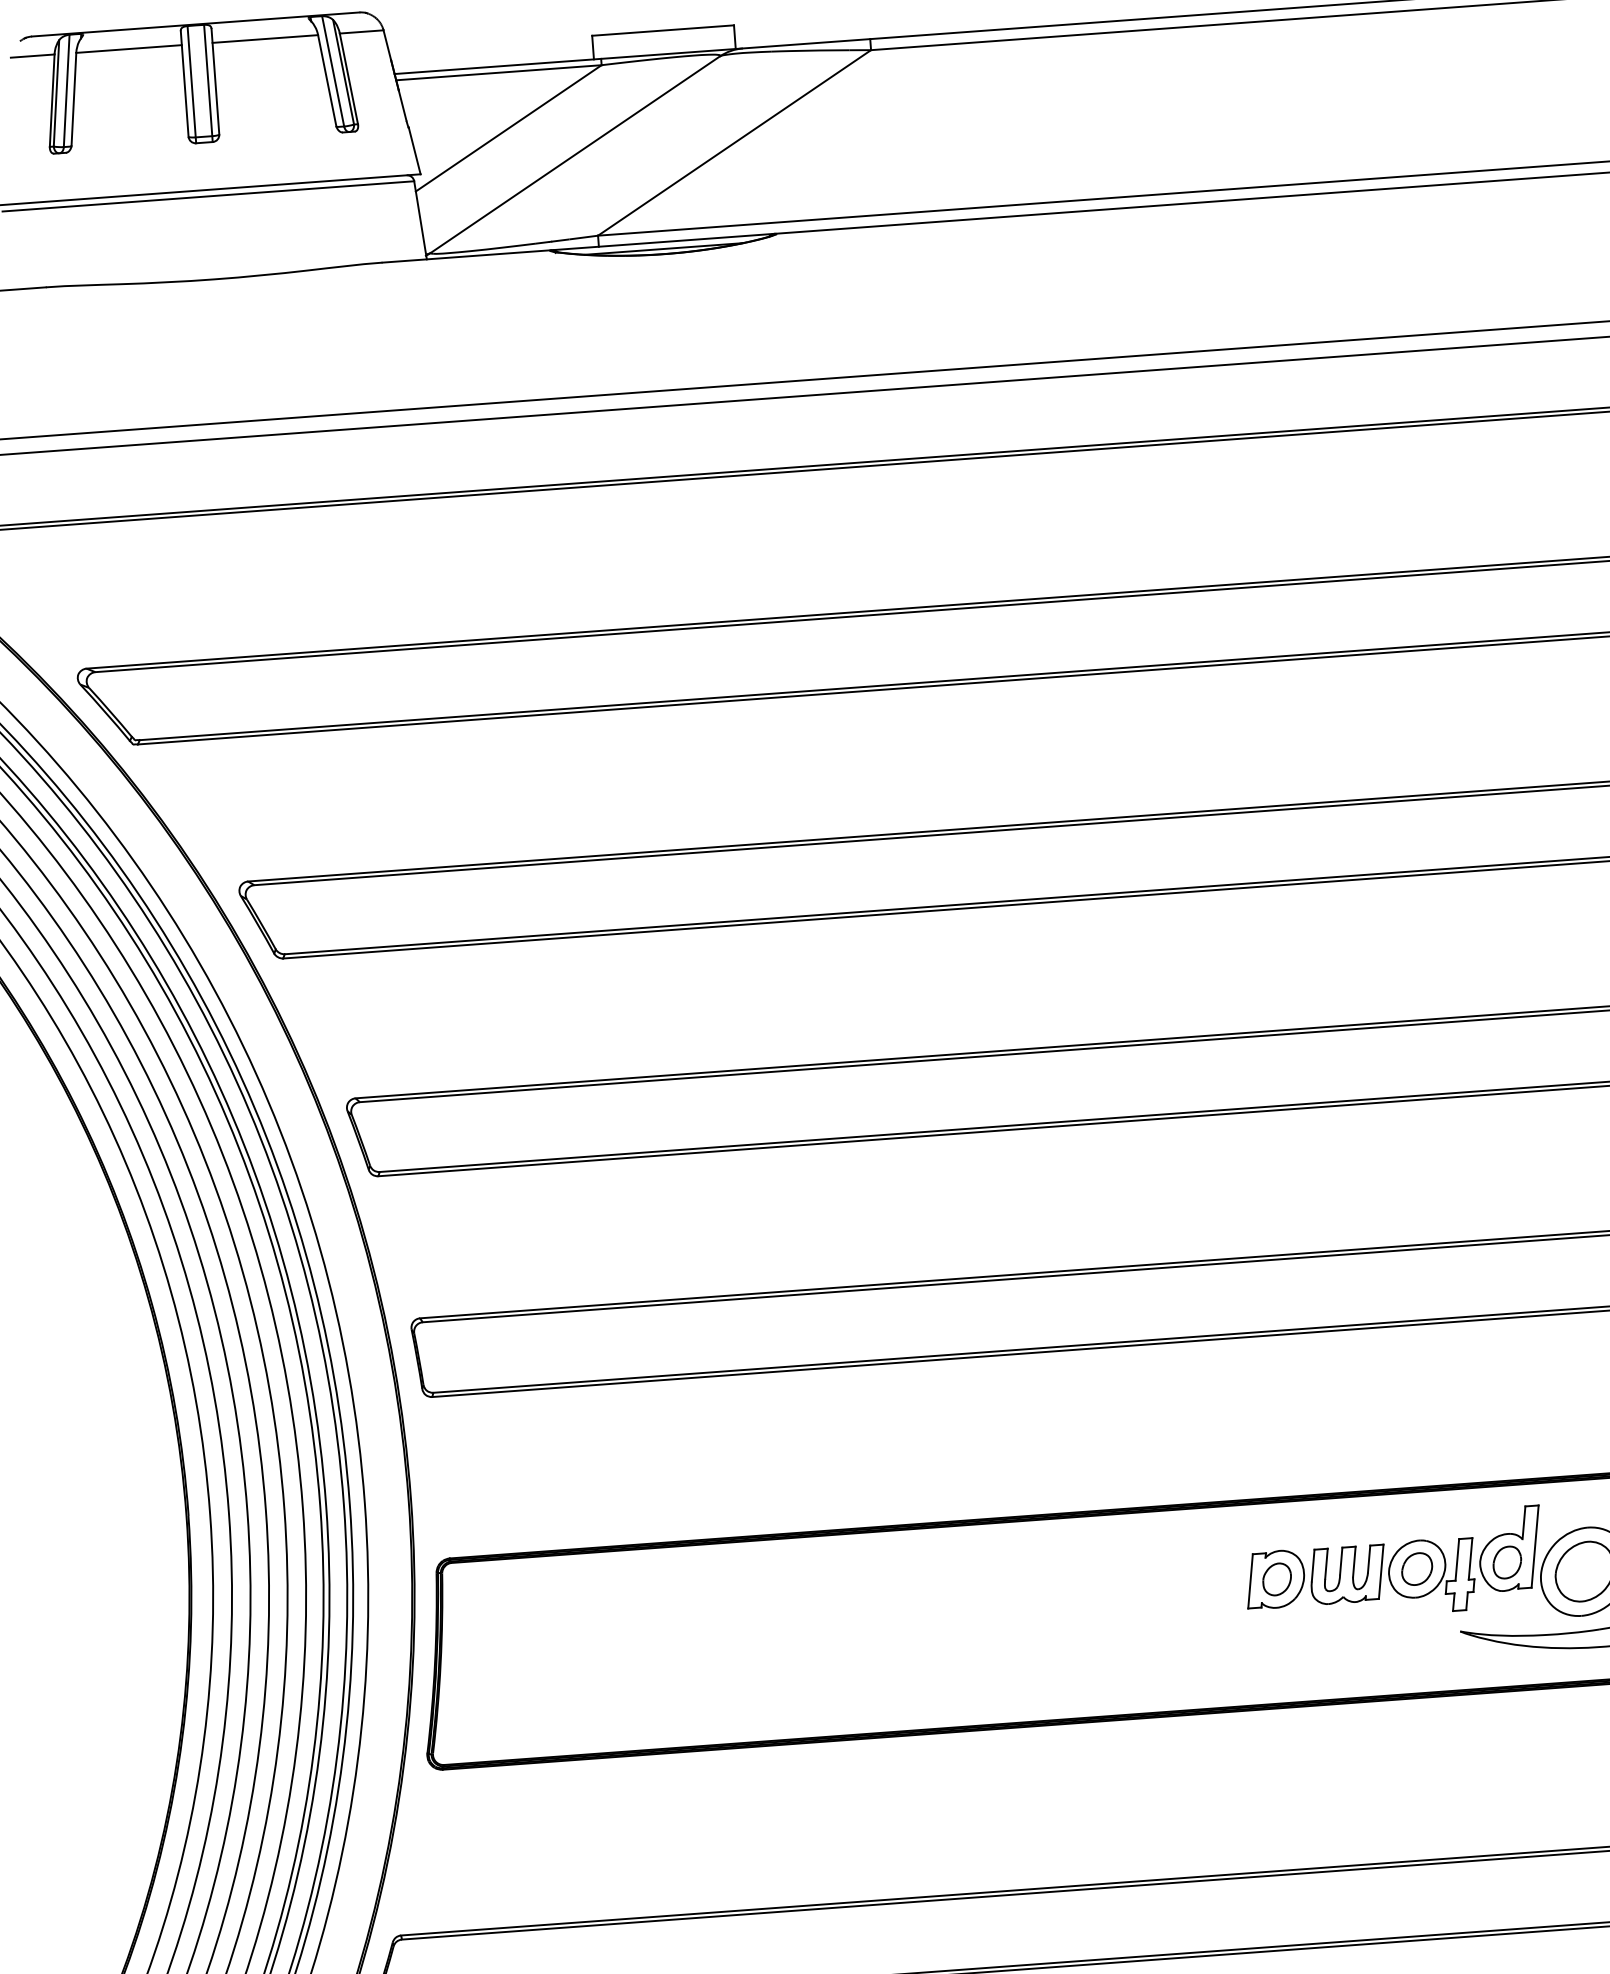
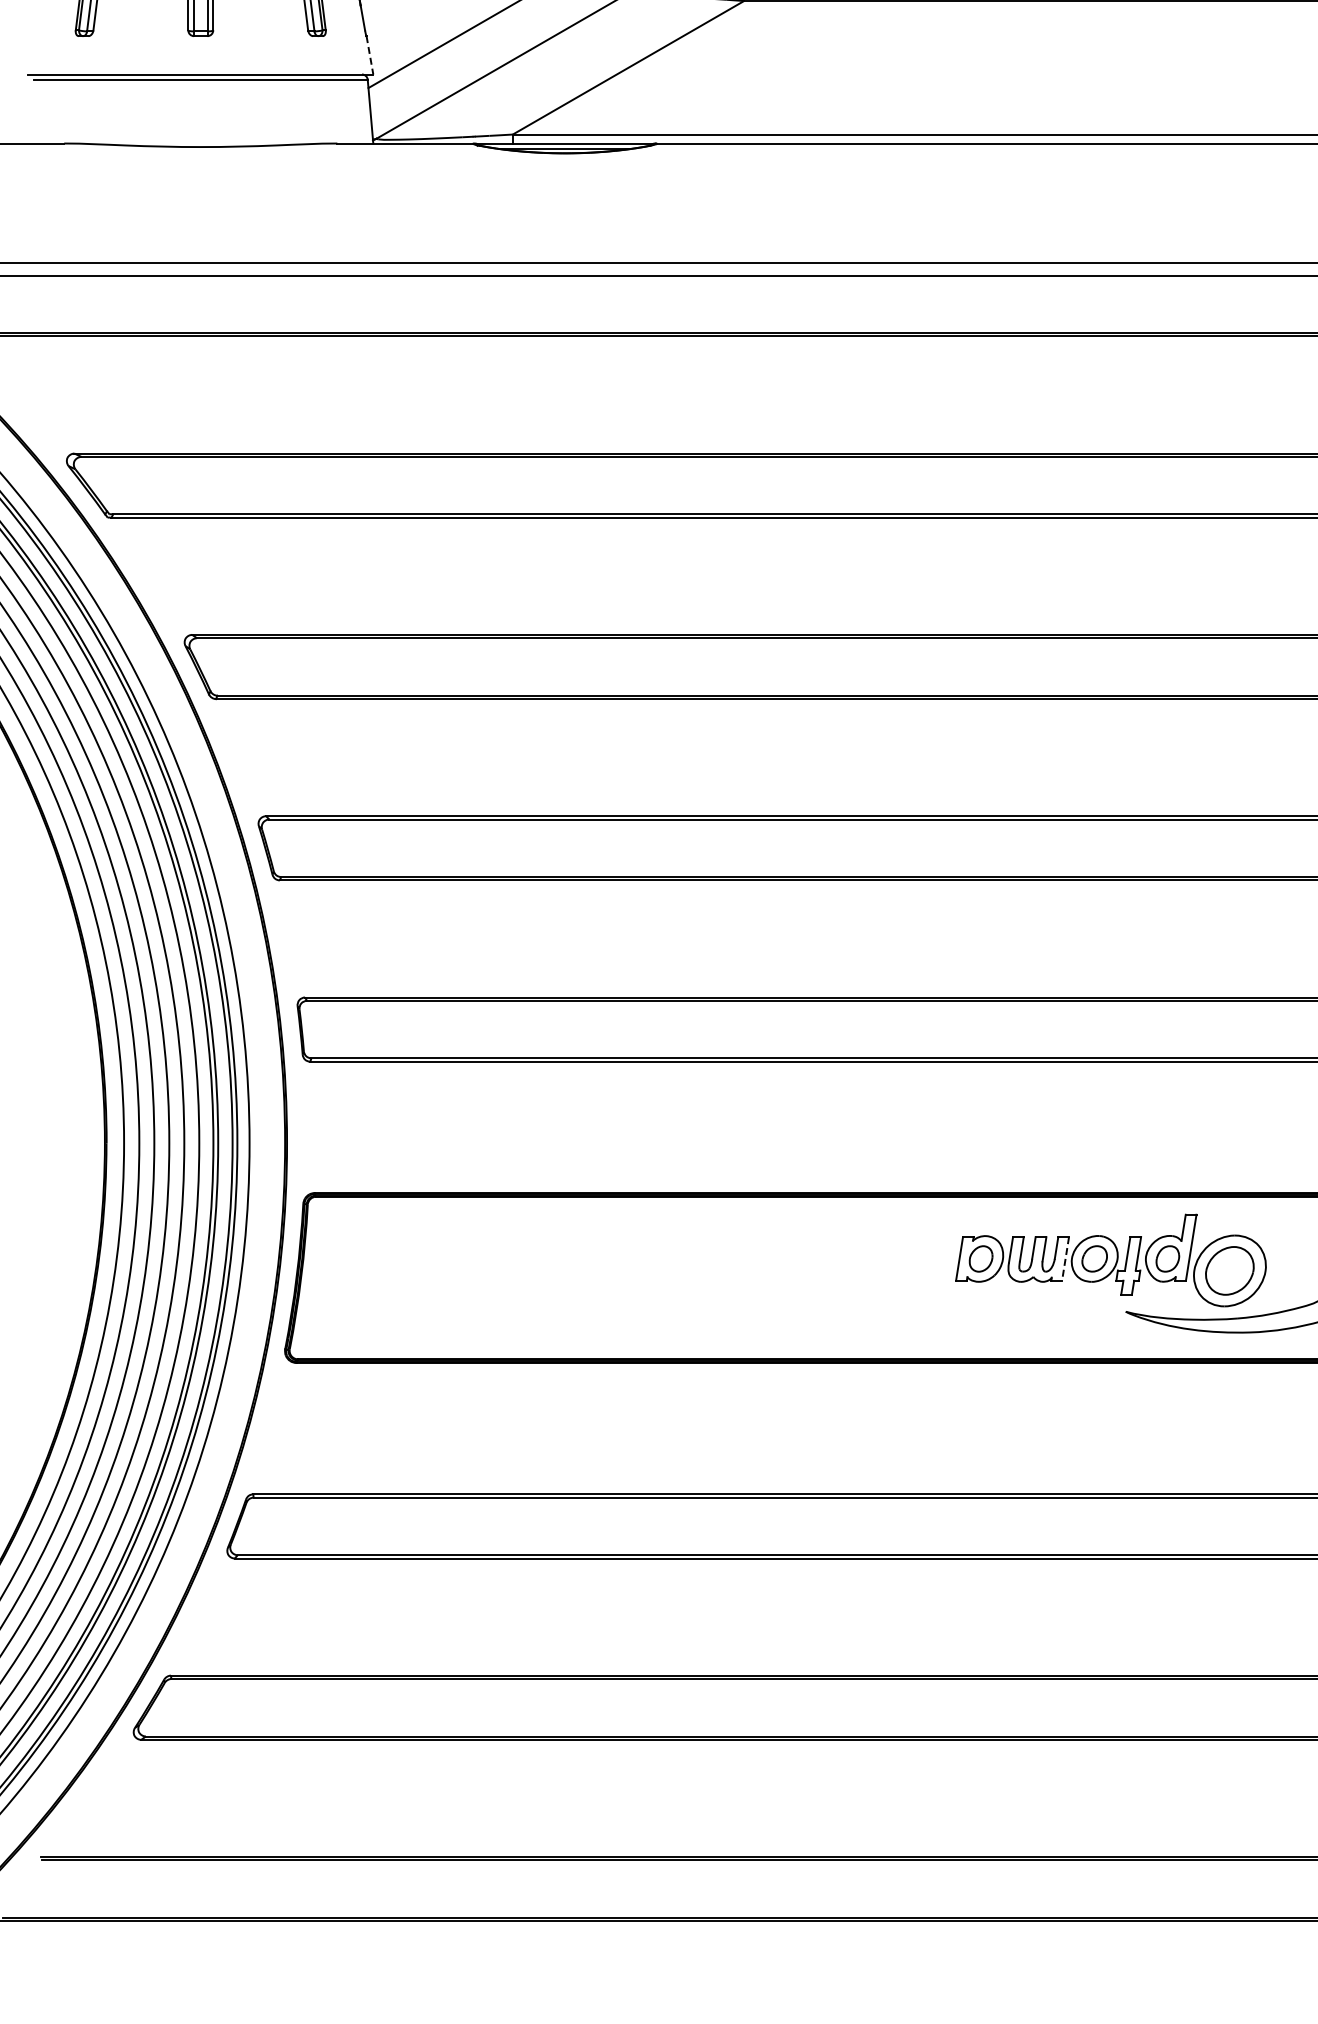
line: (415, 151) -> (370, 55), solid -> dashed
line: (1381, 1572) -> (1065, 1259), solid -> dashed

